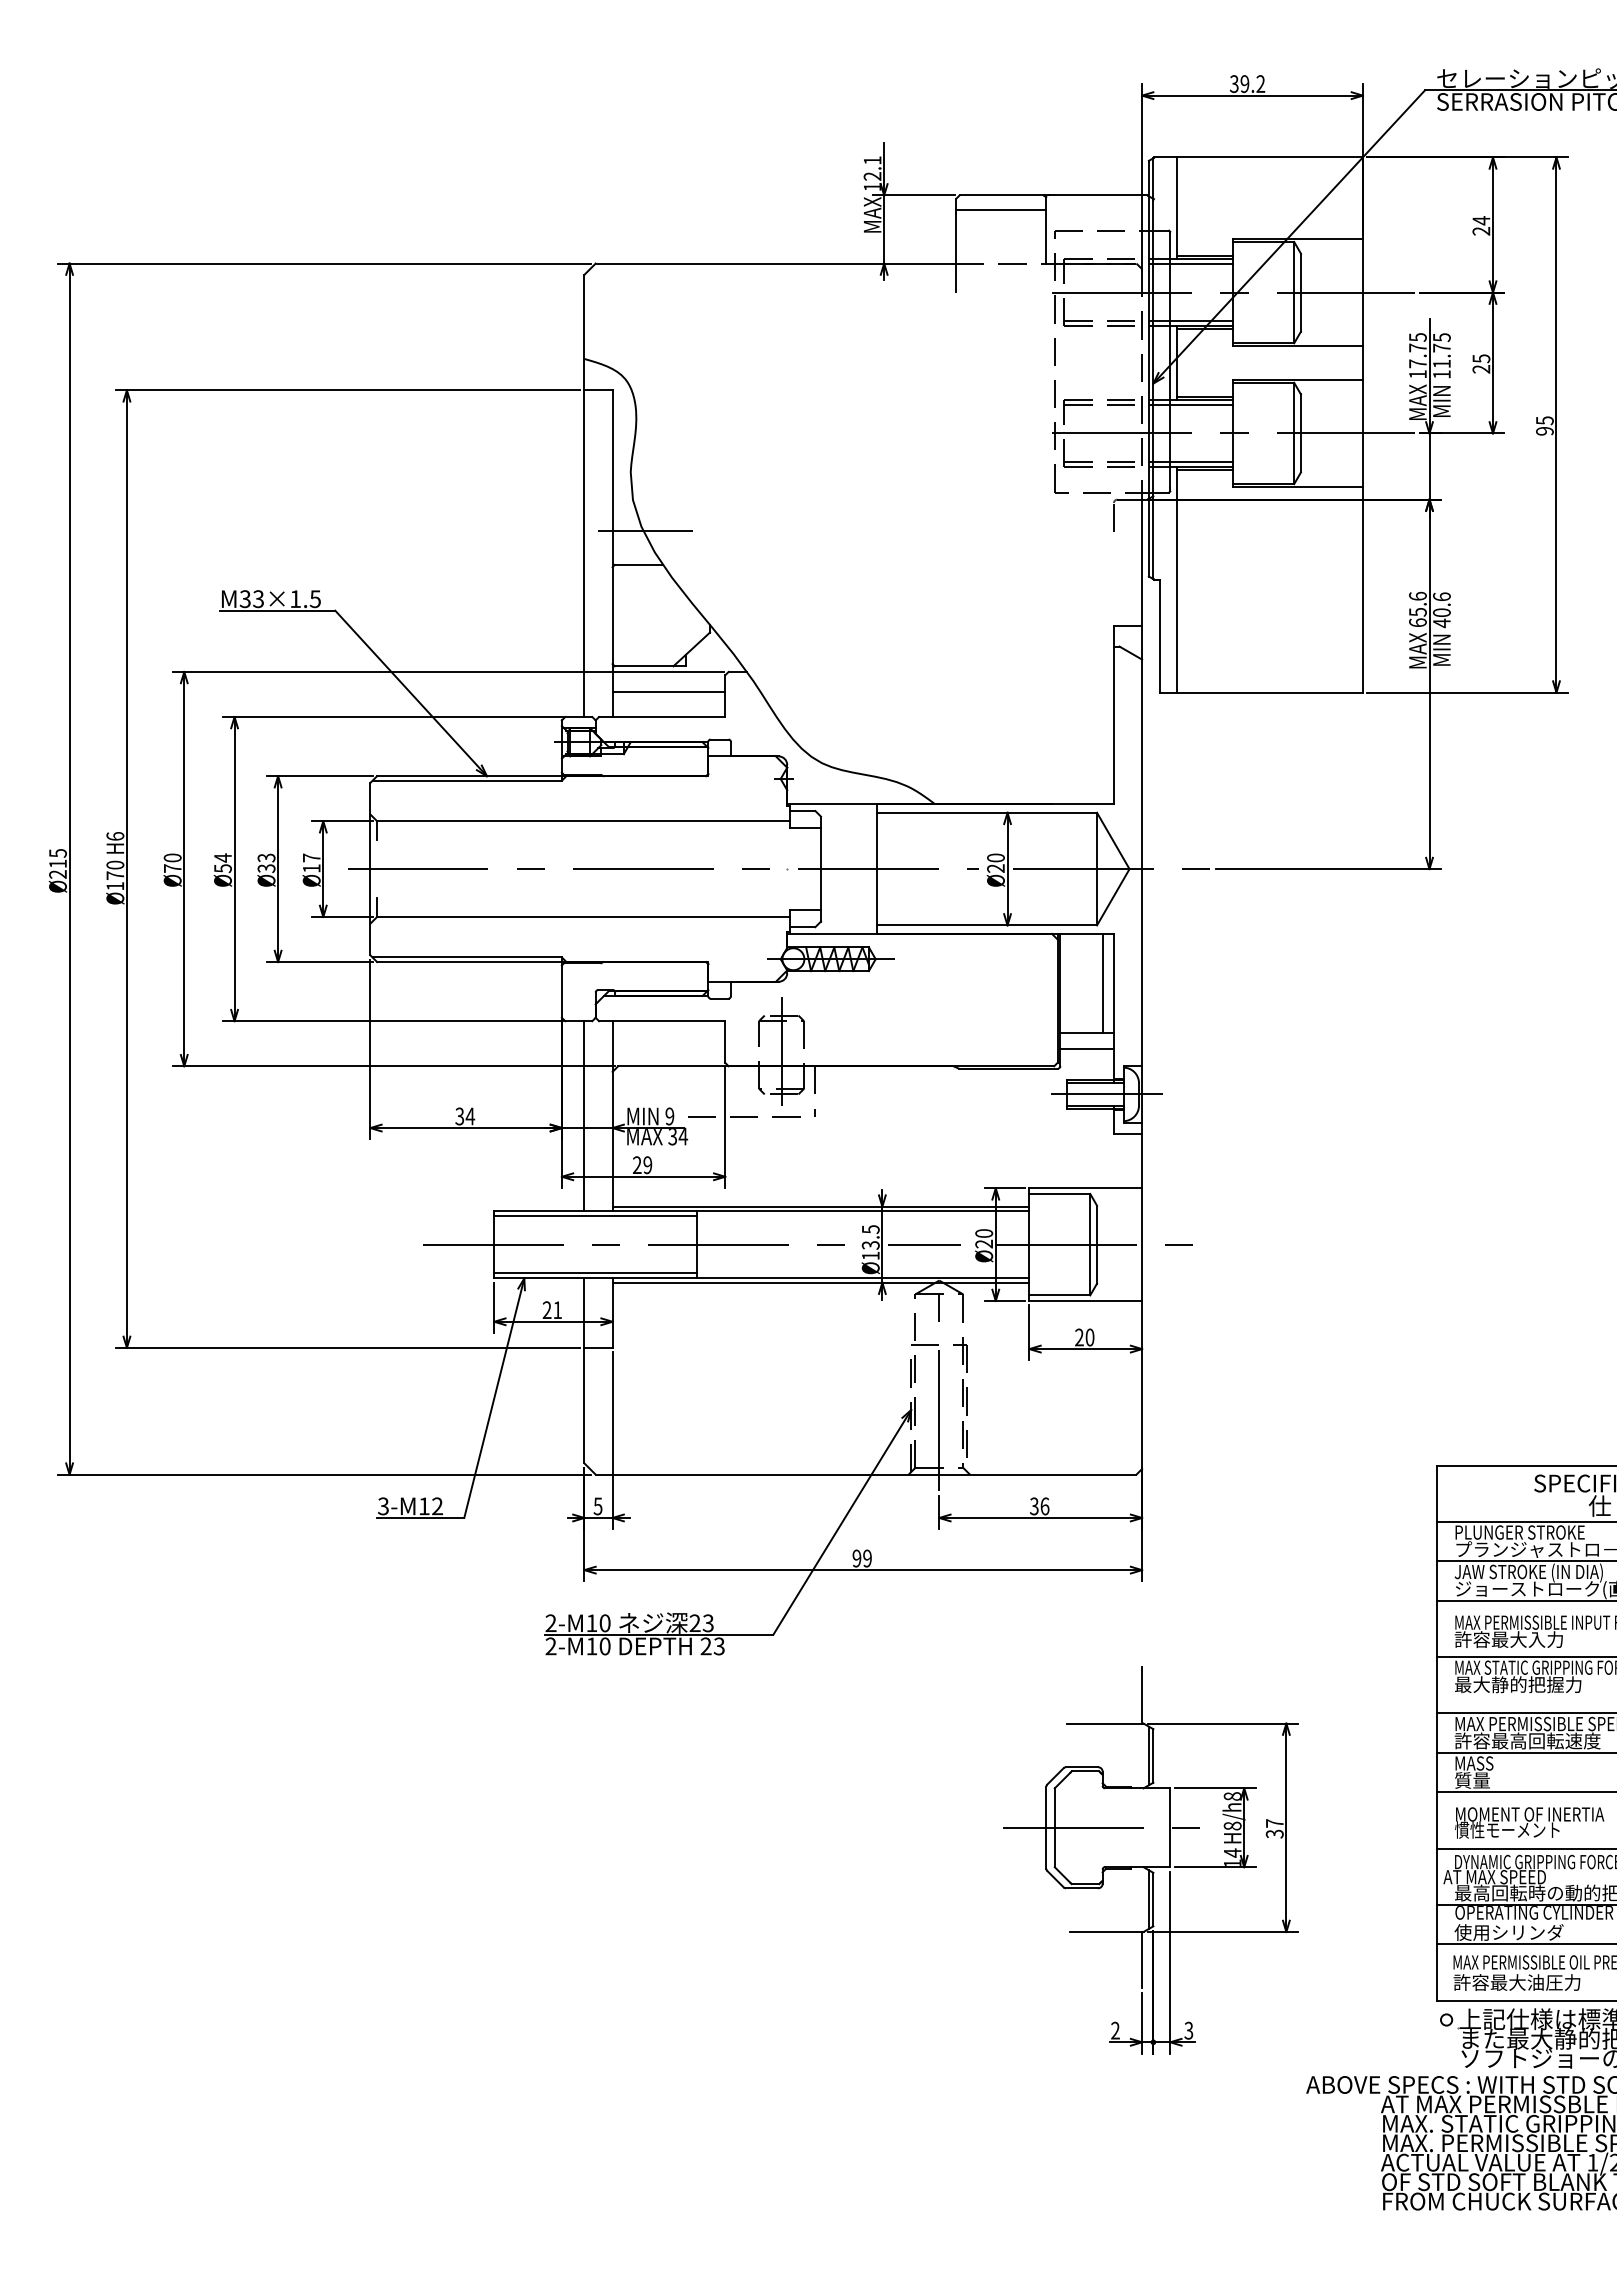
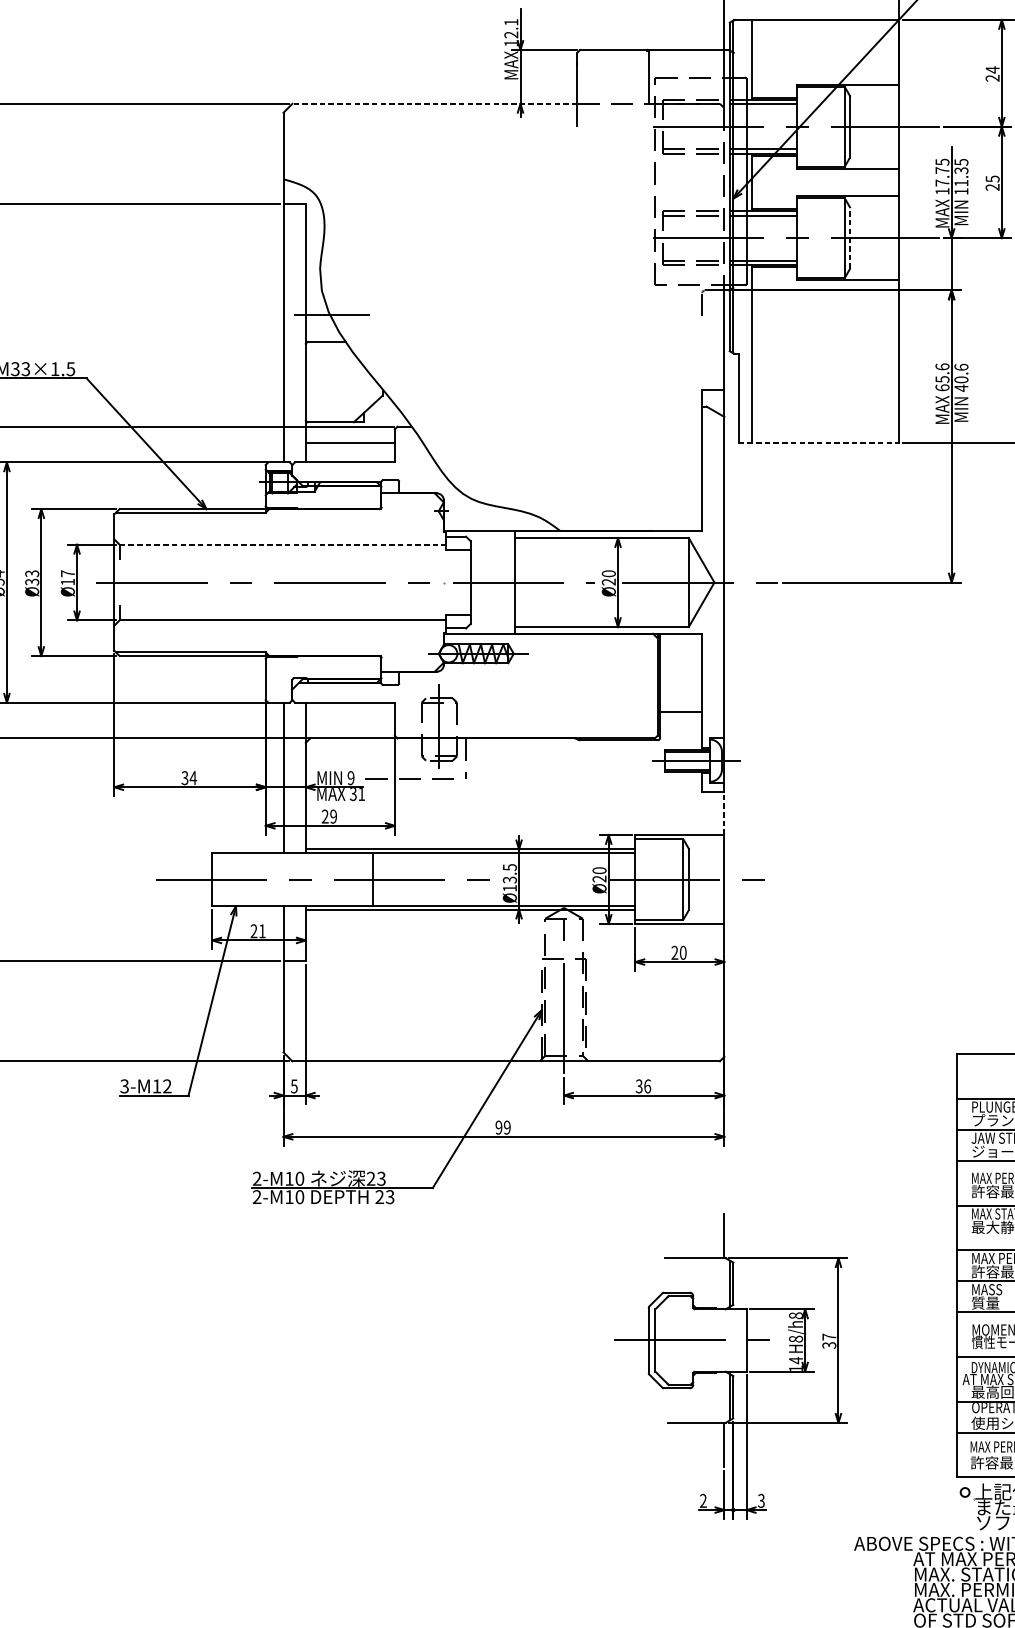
line: (1001, 210) -> (613, 61), removed
line: (775, 263) -> (434, 103), solid -> dashed
text: (1441, 347) -> (961, 170), 11.75 -> 11.35
line: (1300, 433) -> (849, 238), solid -> dashed
line: (1262, 692) -> (819, 442), solid -> dashed
line: (584, 821) -> (283, 544), solid -> dashed
line: (1102, 982) -> (693, 672), removed
line: (1086, 1049) -> (680, 725), removed
text: (683, 1136) -> (361, 793), 34 -> 31
line: (1142, 1160) -> (724, 812), solid -> dashed
line: (595, 1216) -> (292, 857), removed
line: (924, 1244) -> (552, 879), removed
line: (595, 1273) -> (292, 902), removed

